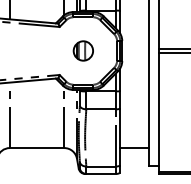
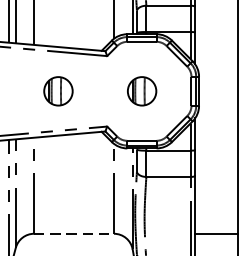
part: (25, 50) -> (57, 90), added
line: (37, 148) -> (74, 234), solid -> dashed

